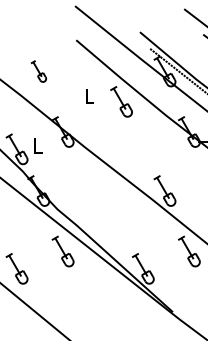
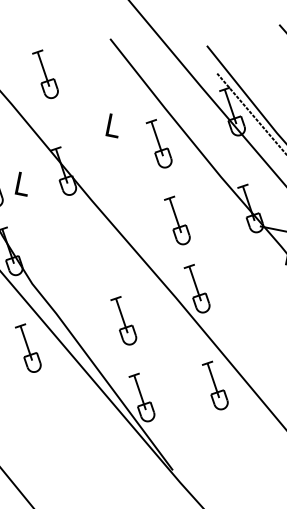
part: (38, 71) -> (45, 74), size x1.43
part: (143, 149) -> (177, 220), added
part: (121, 221) -> (123, 320), added

